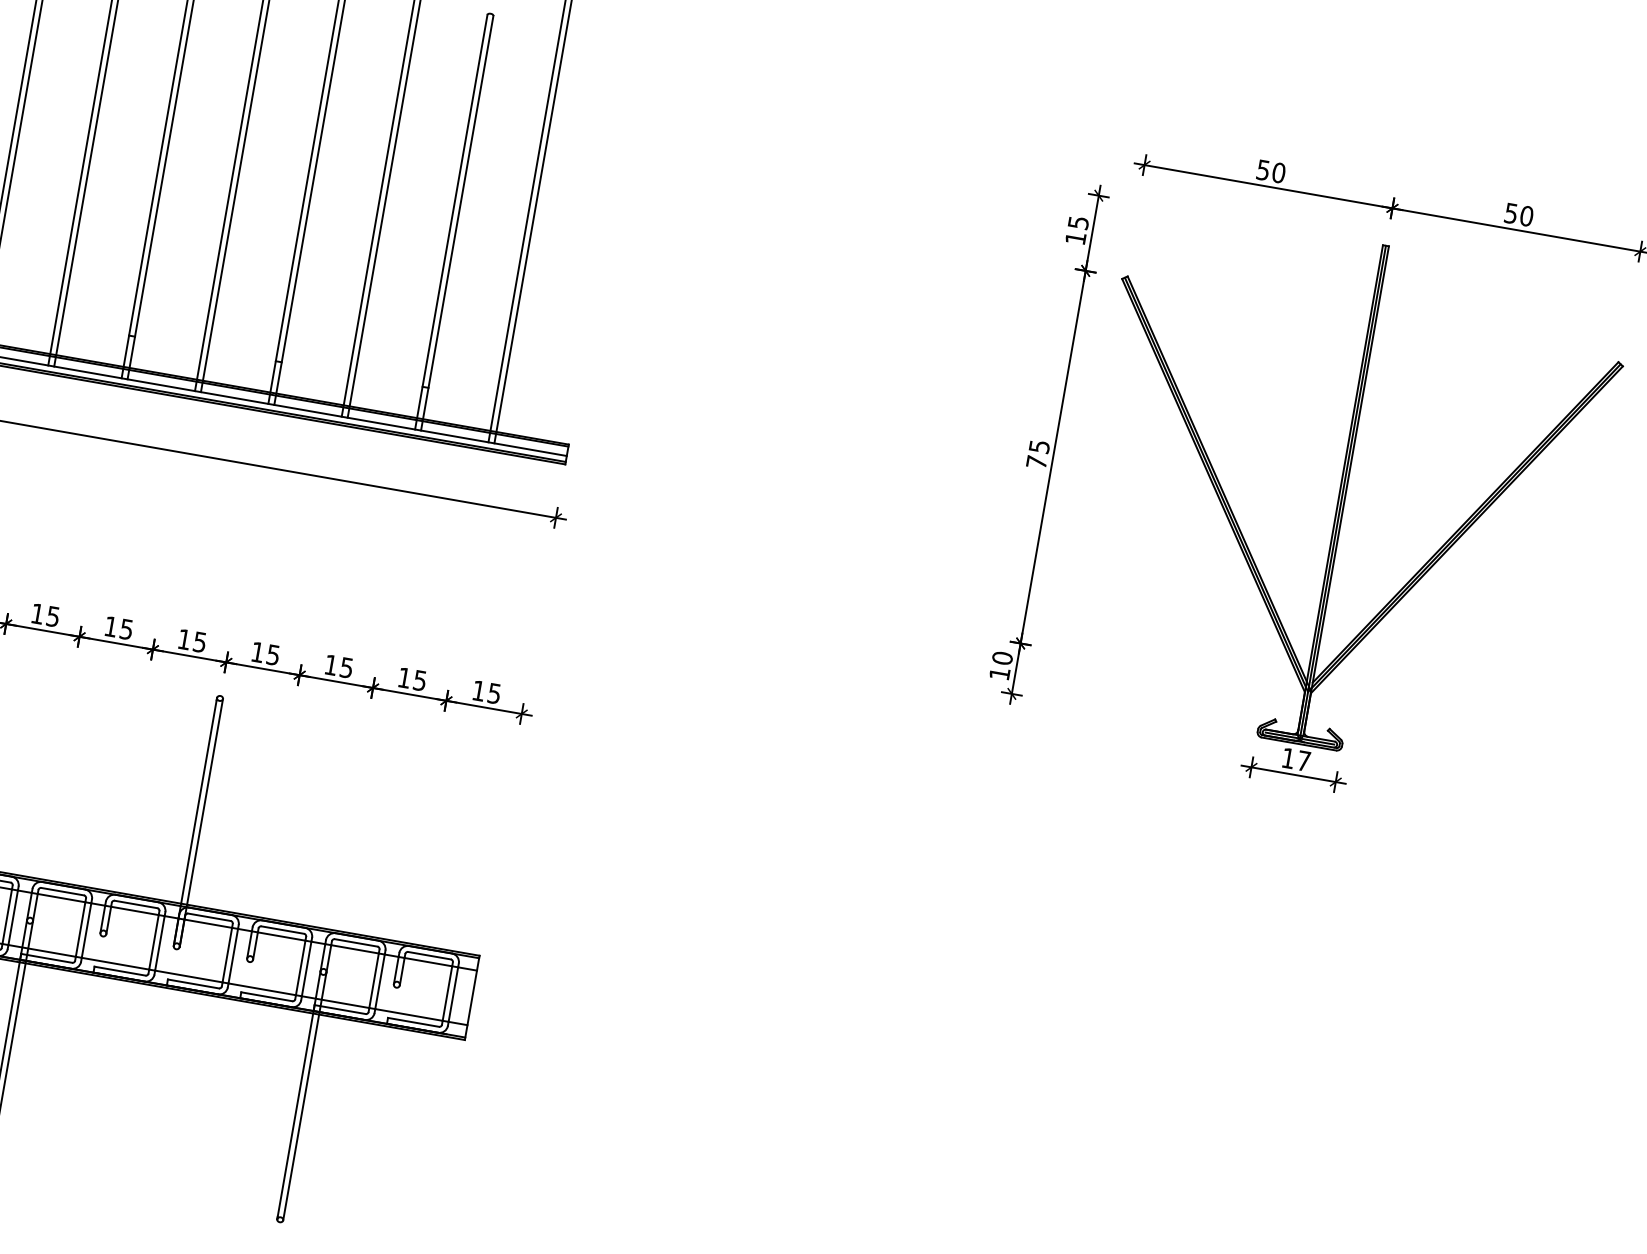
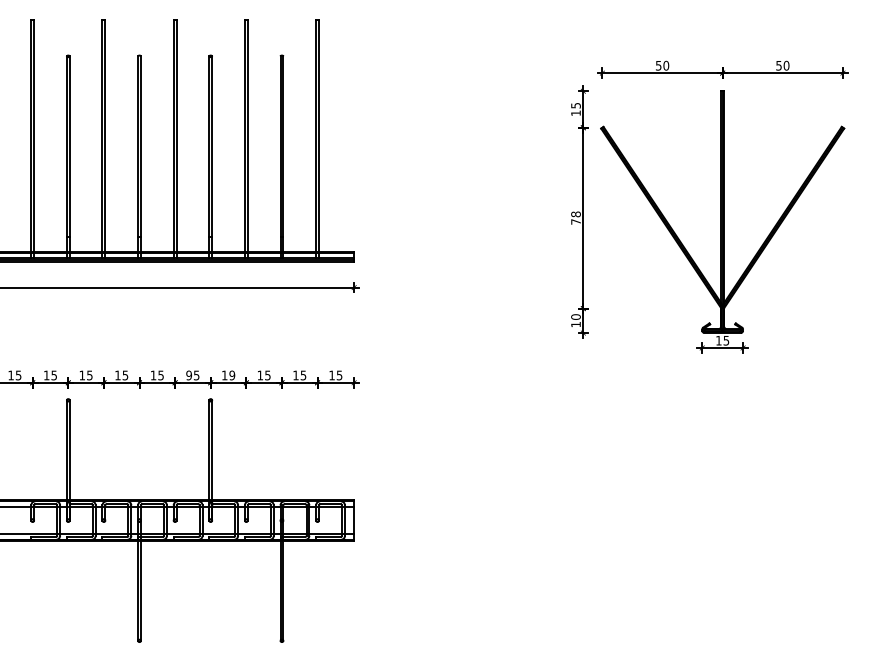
text: (1038, 446) -> (575, 214), 75 -> 78
text: (185, 639) -> (189, 375), 15 -> 95
text: (274, 653) -> (232, 374), 15 -> 19
text: (1304, 760) -> (726, 340), 17 -> 15

